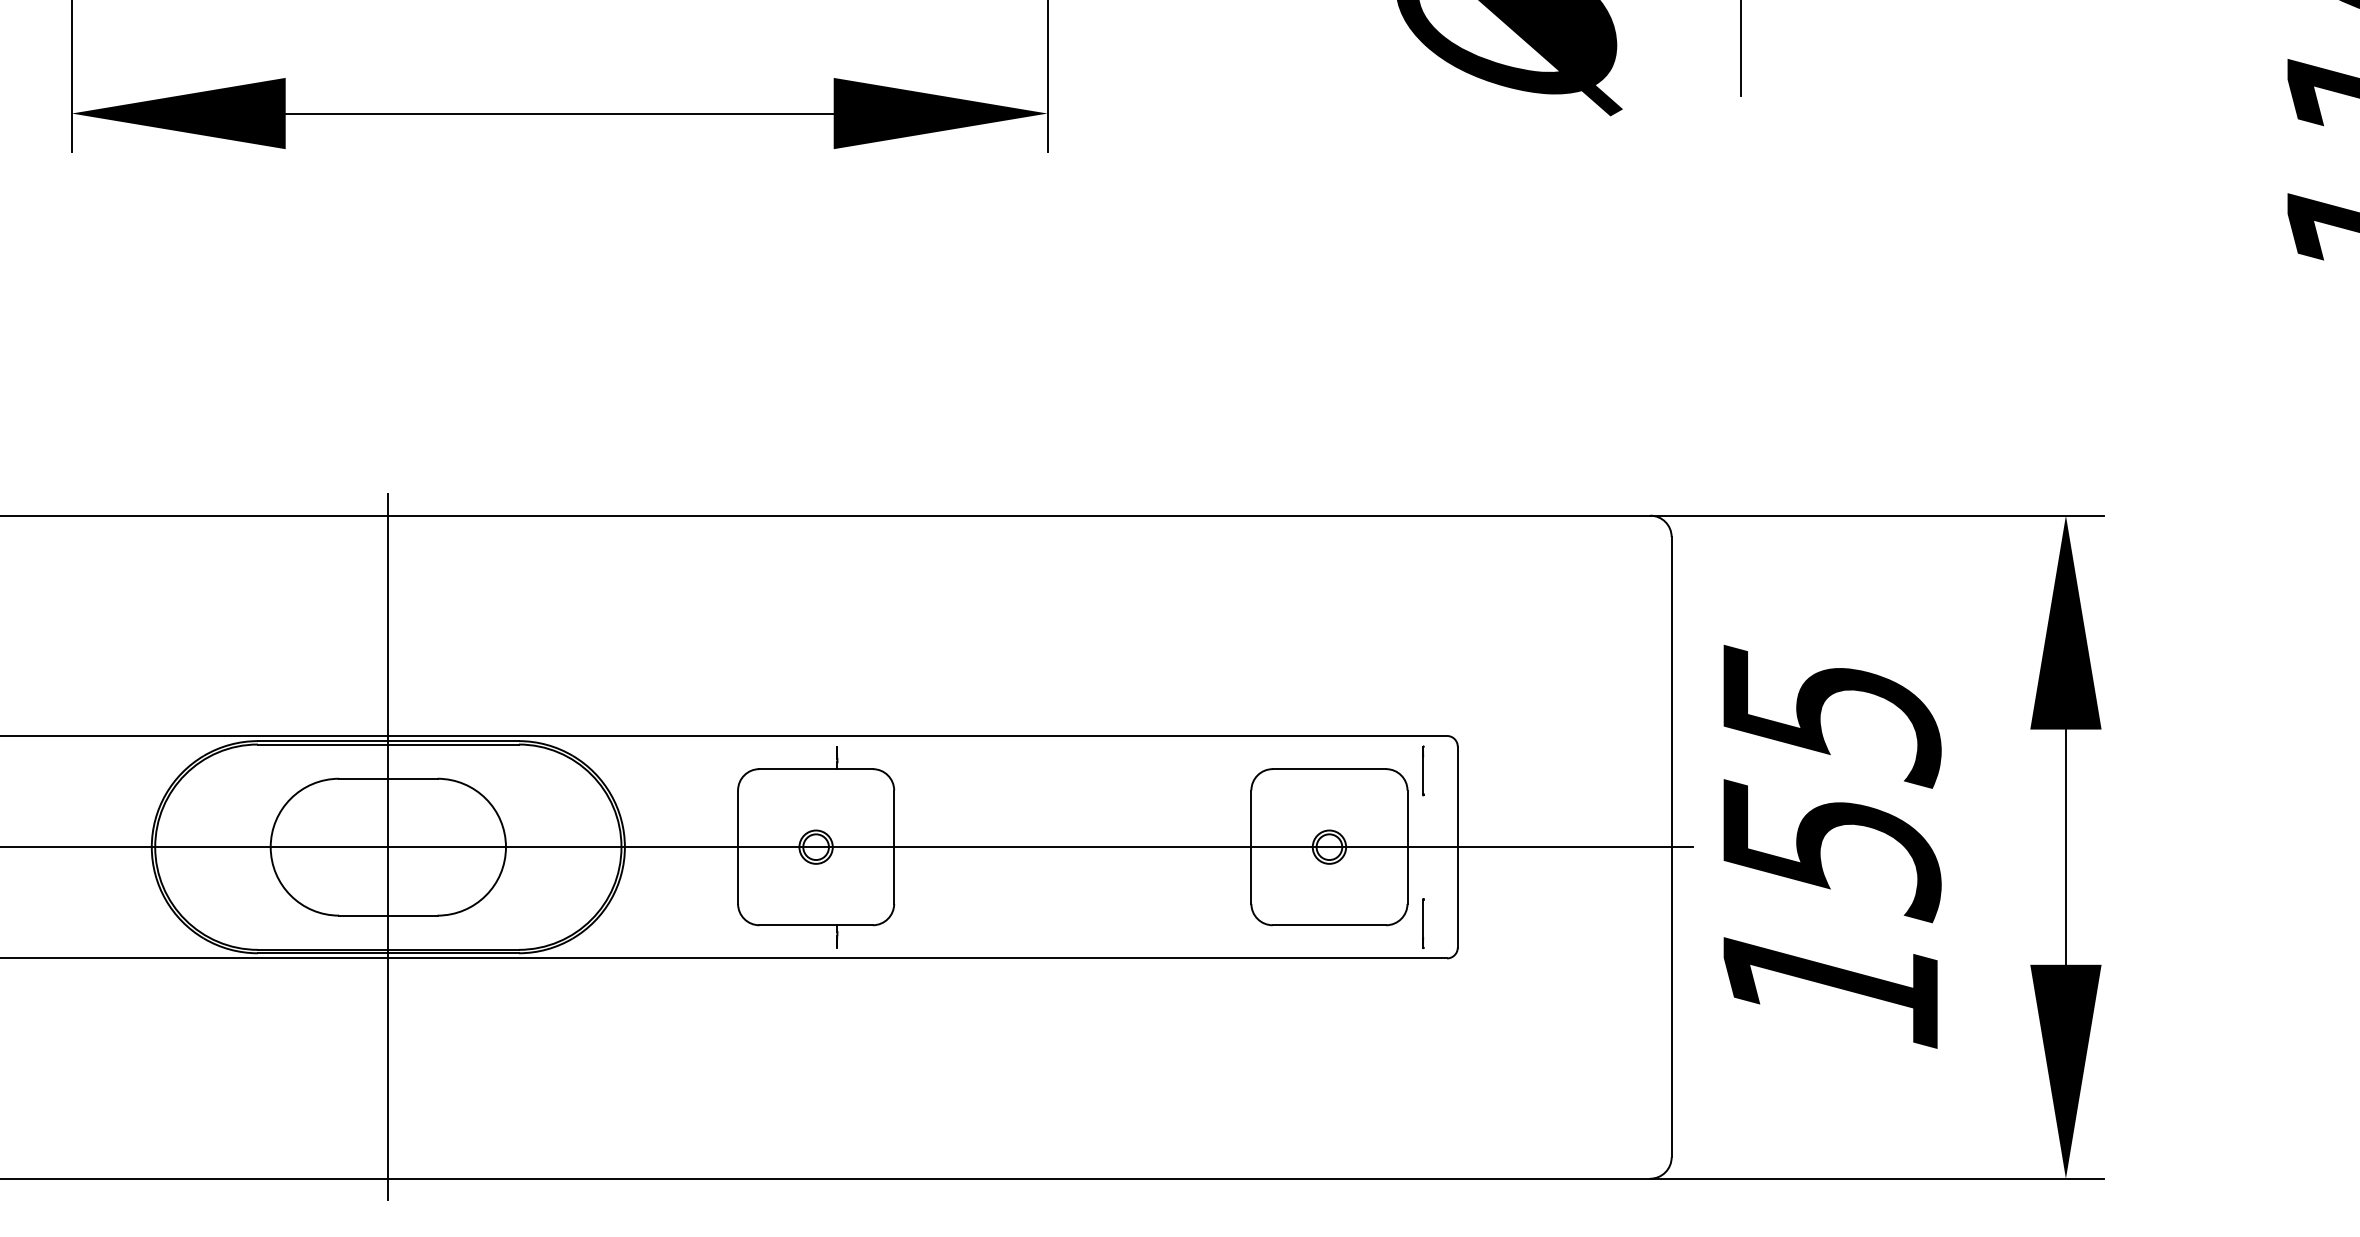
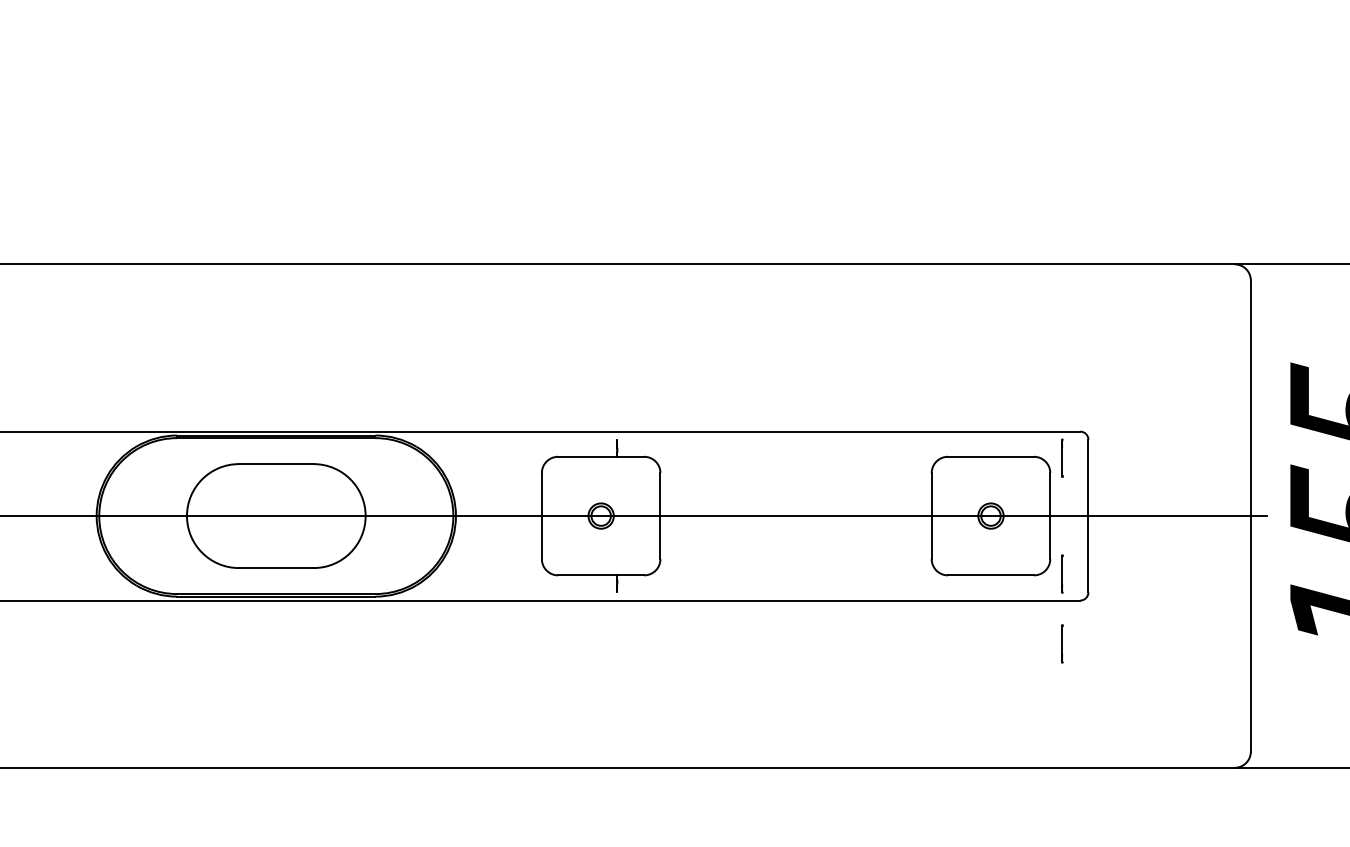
line: (388, 847) -> (276, 516), removed
line: (1423, 1015) -> (1062, 643), added

